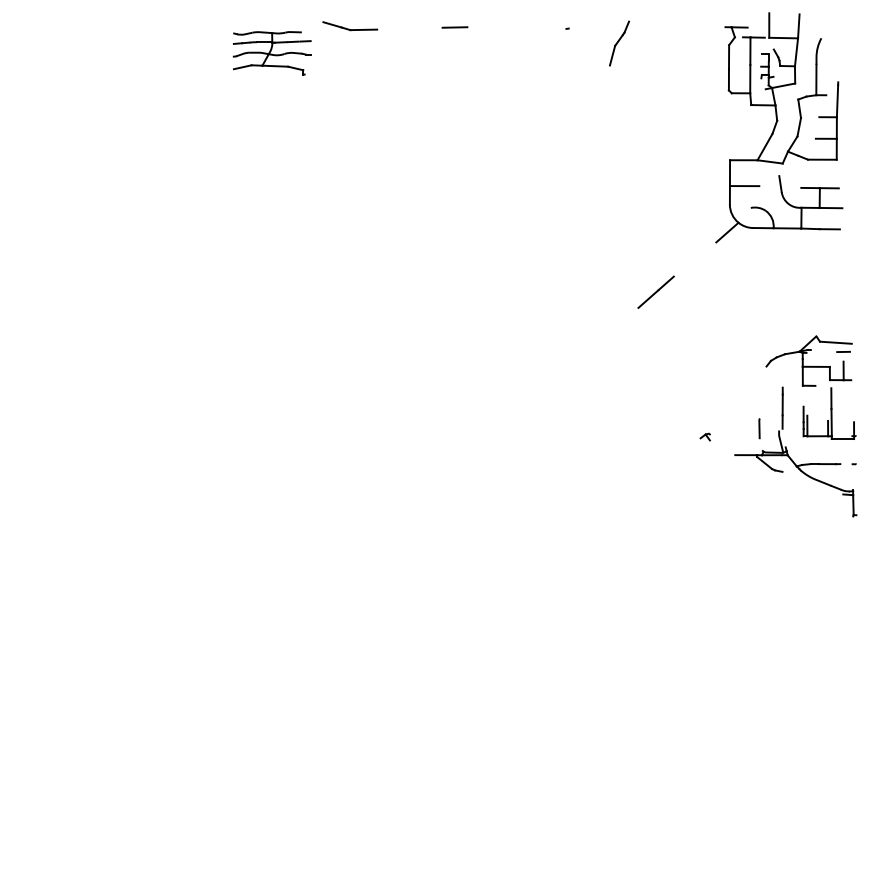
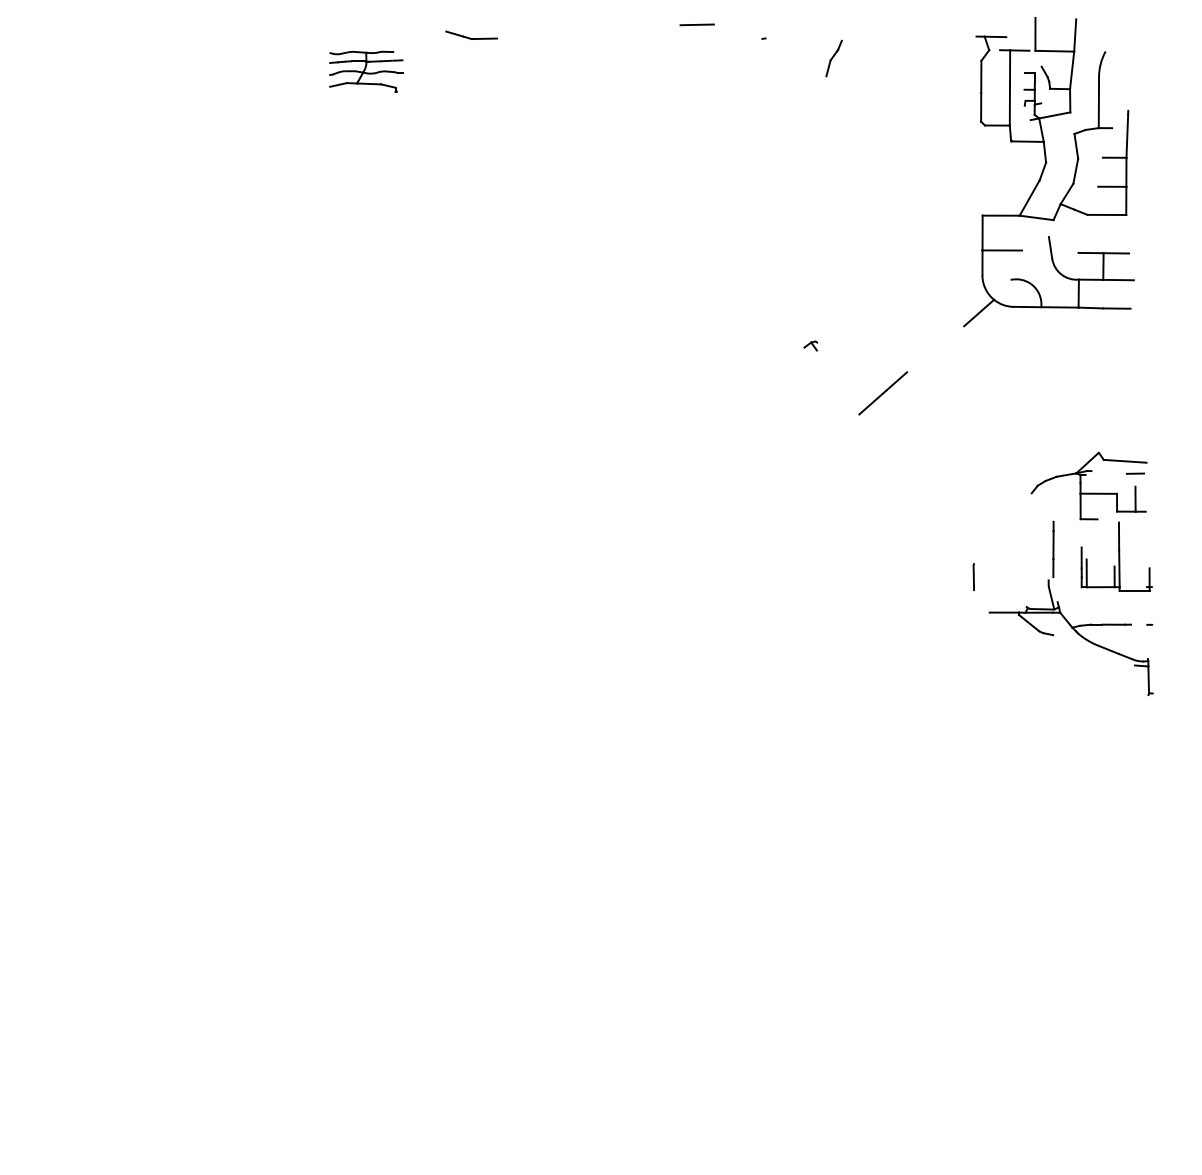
part: (350, 26) -> (471, 35), size x0.7
line: (454, 27) -> (696, 24), moved
part: (619, 43) -> (833, 58), size x0.6
part: (271, 53) -> (365, 71), size x0.7
line: (759, 428) -> (973, 576), moved
part: (704, 436) -> (809, 345), moved

